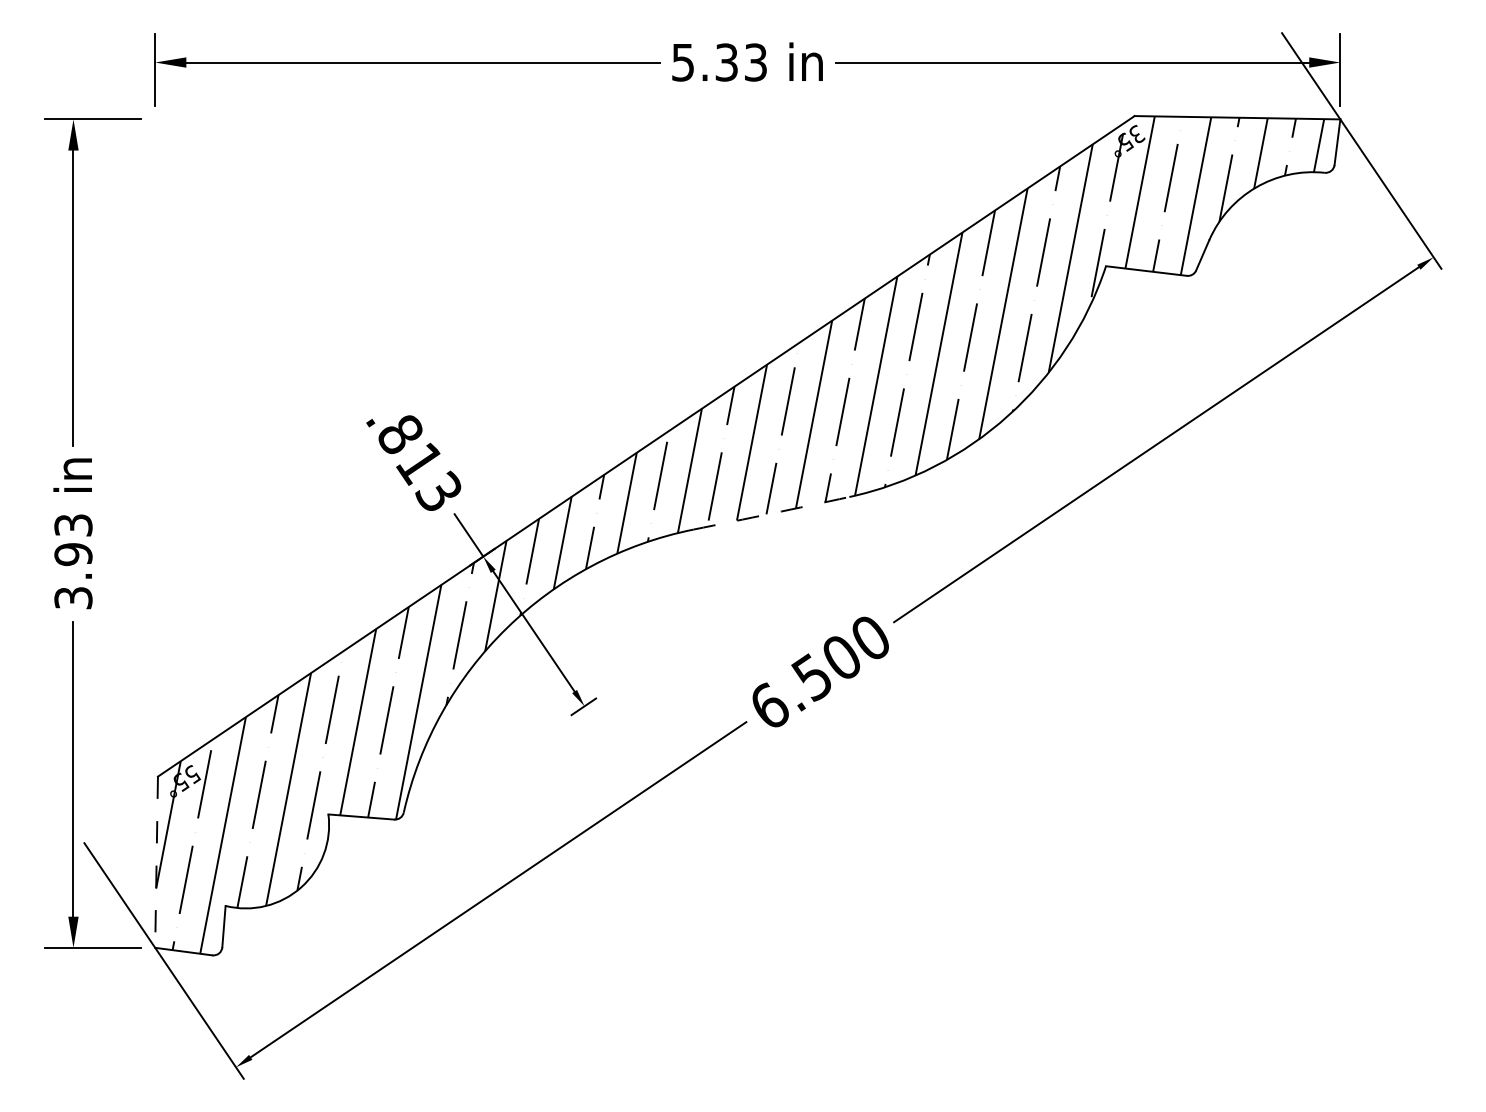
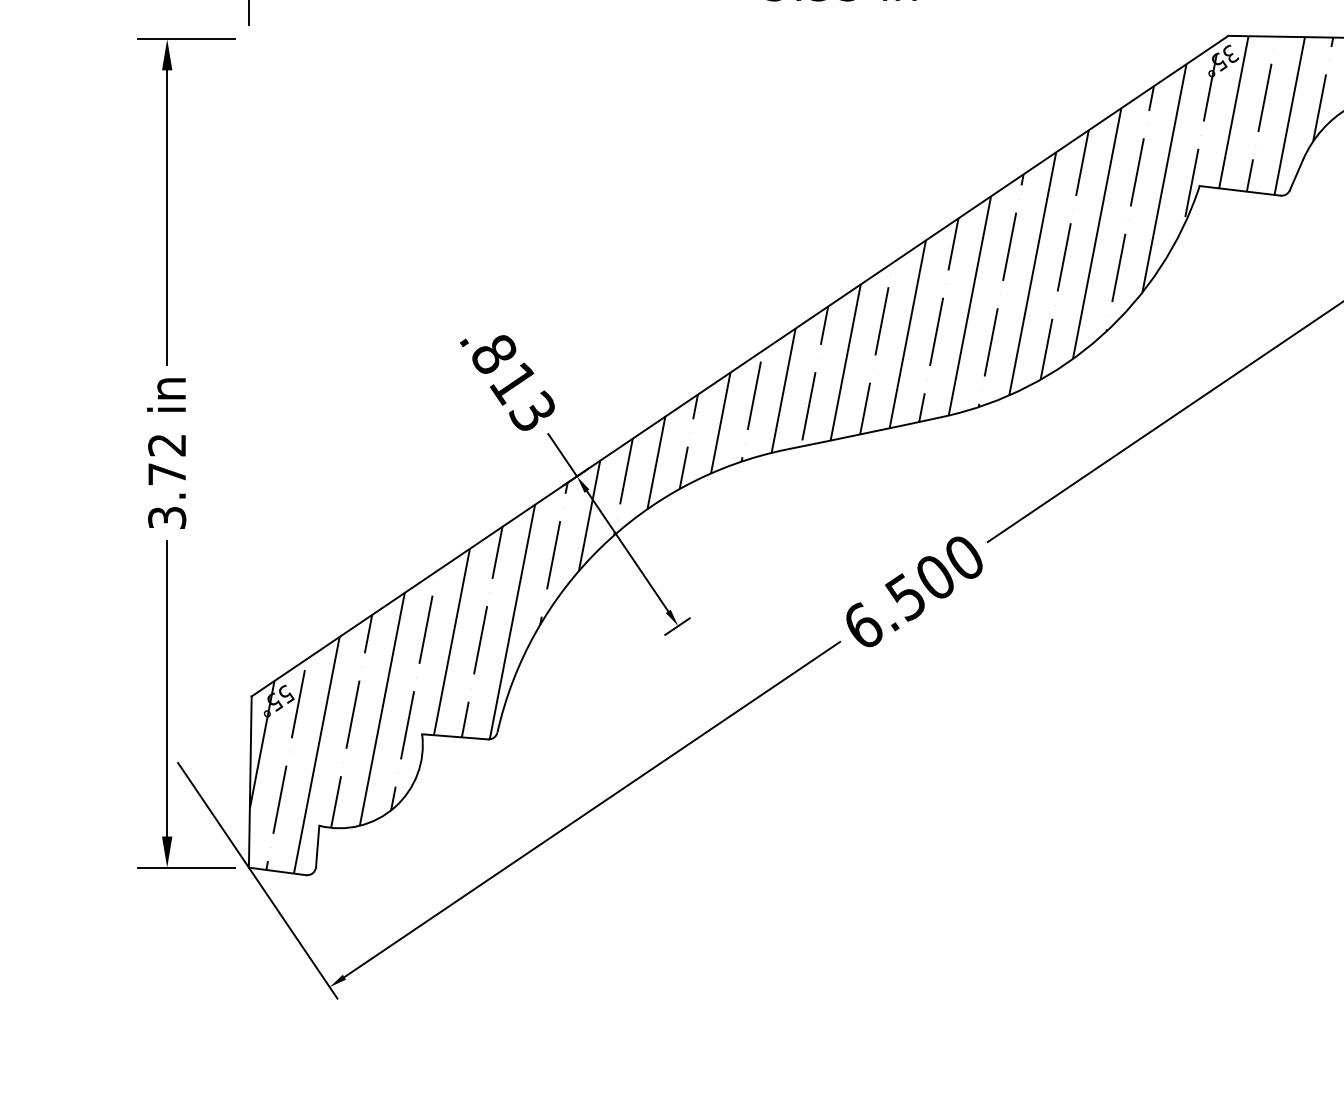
arc: (771, 513) -> (865, 433), dashed -> solid
text: (73, 540) -> (167, 460), 3.93 -> 3.72
line: (156, 862) -> (250, 782), dashed -> solid

